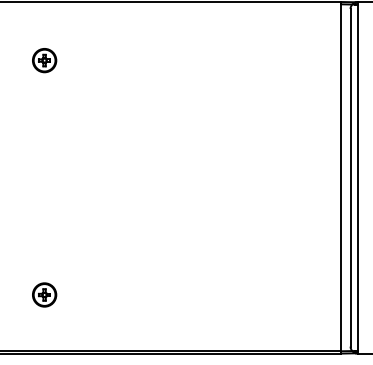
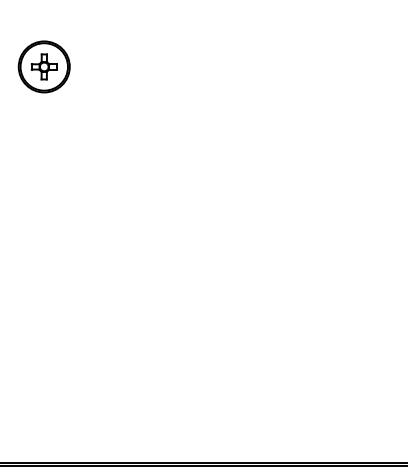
part: (44, 60) -> (44, 67), size x1.6
part: (44, 294) -> (44, 385), removed

